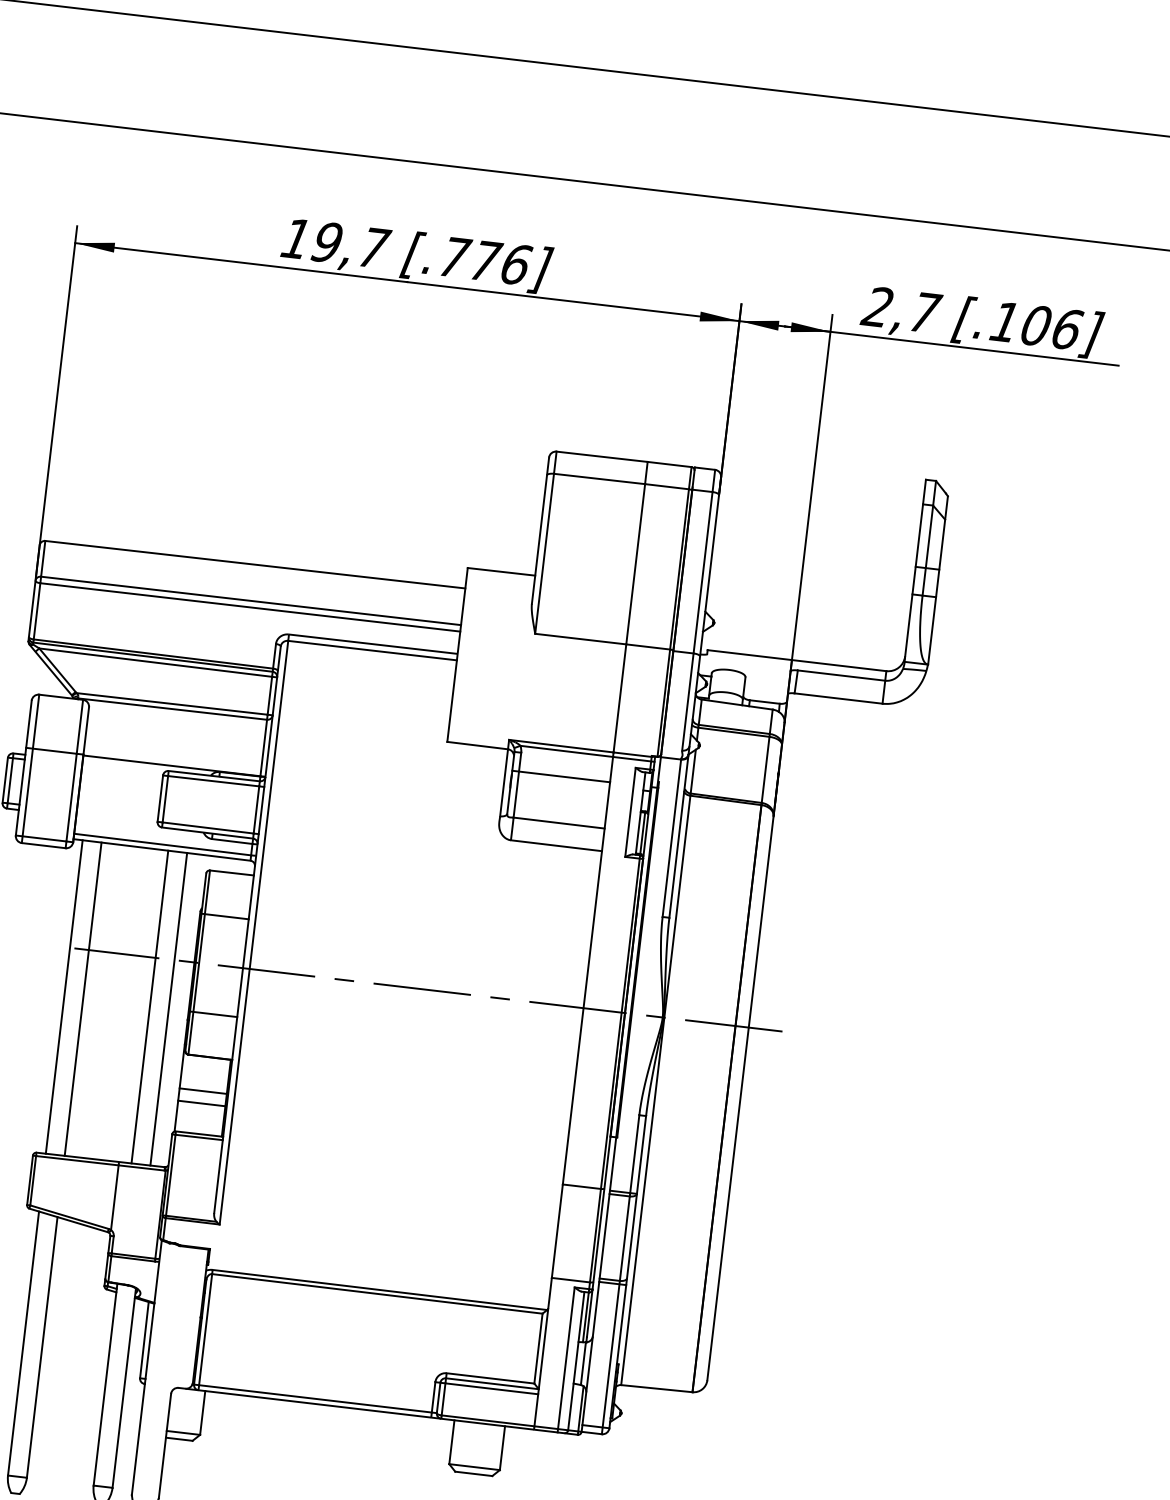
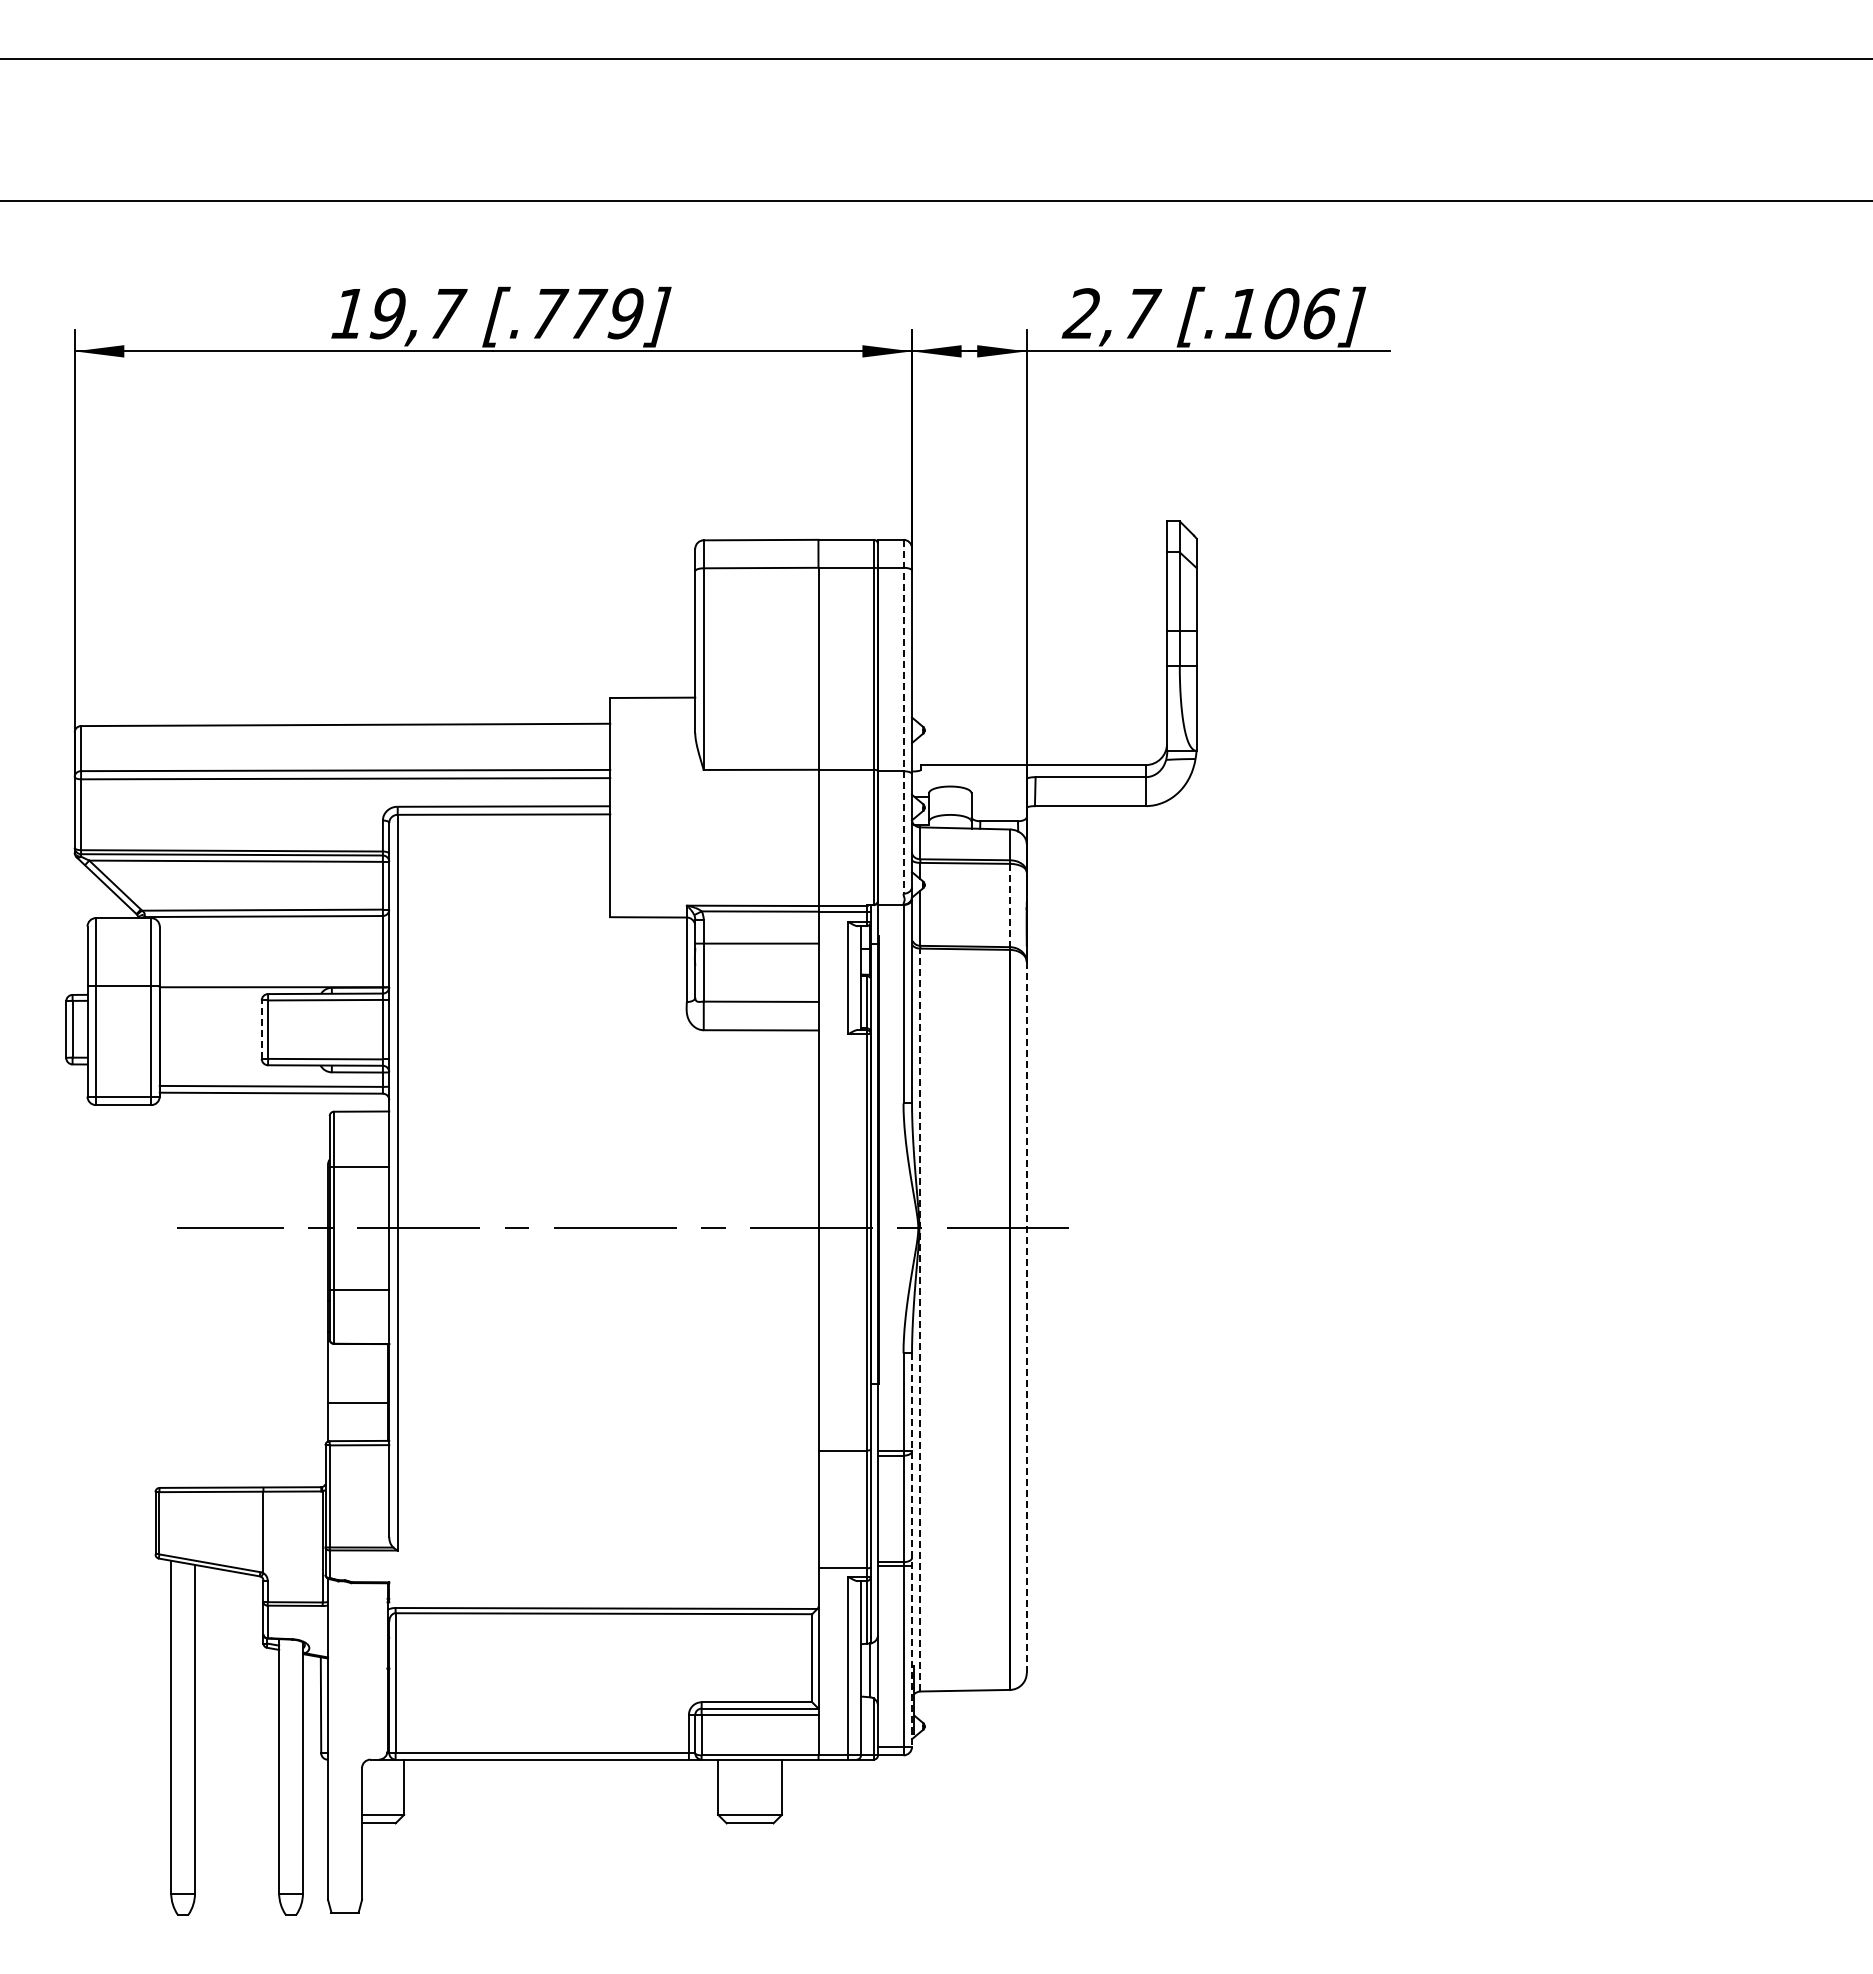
text: (516, 264) -> (626, 313), [.776] -> [.779]
line: (698, 610) -> (903, 716), solid -> dashed
line: (765, 769) -> (1010, 905), solid -> dashed
line: (160, 798) -> (261, 1029), solid -> dashed
line: (64, 996) -> (171, 1289), removed
line: (83, 998) -> (195, 1289), removed
line: (150, 1007) -> (279, 1290), removed
line: (168, 1009) -> (302, 1290), removed
line: (742, 1076) -> (1026, 1290), solid -> dashed
line: (655, 1089) -> (920, 1319), solid -> dashed
line: (202, 1091) -> (357, 1387), removed
line: (628, 1272) -> (912, 1550), solid -> dashed

